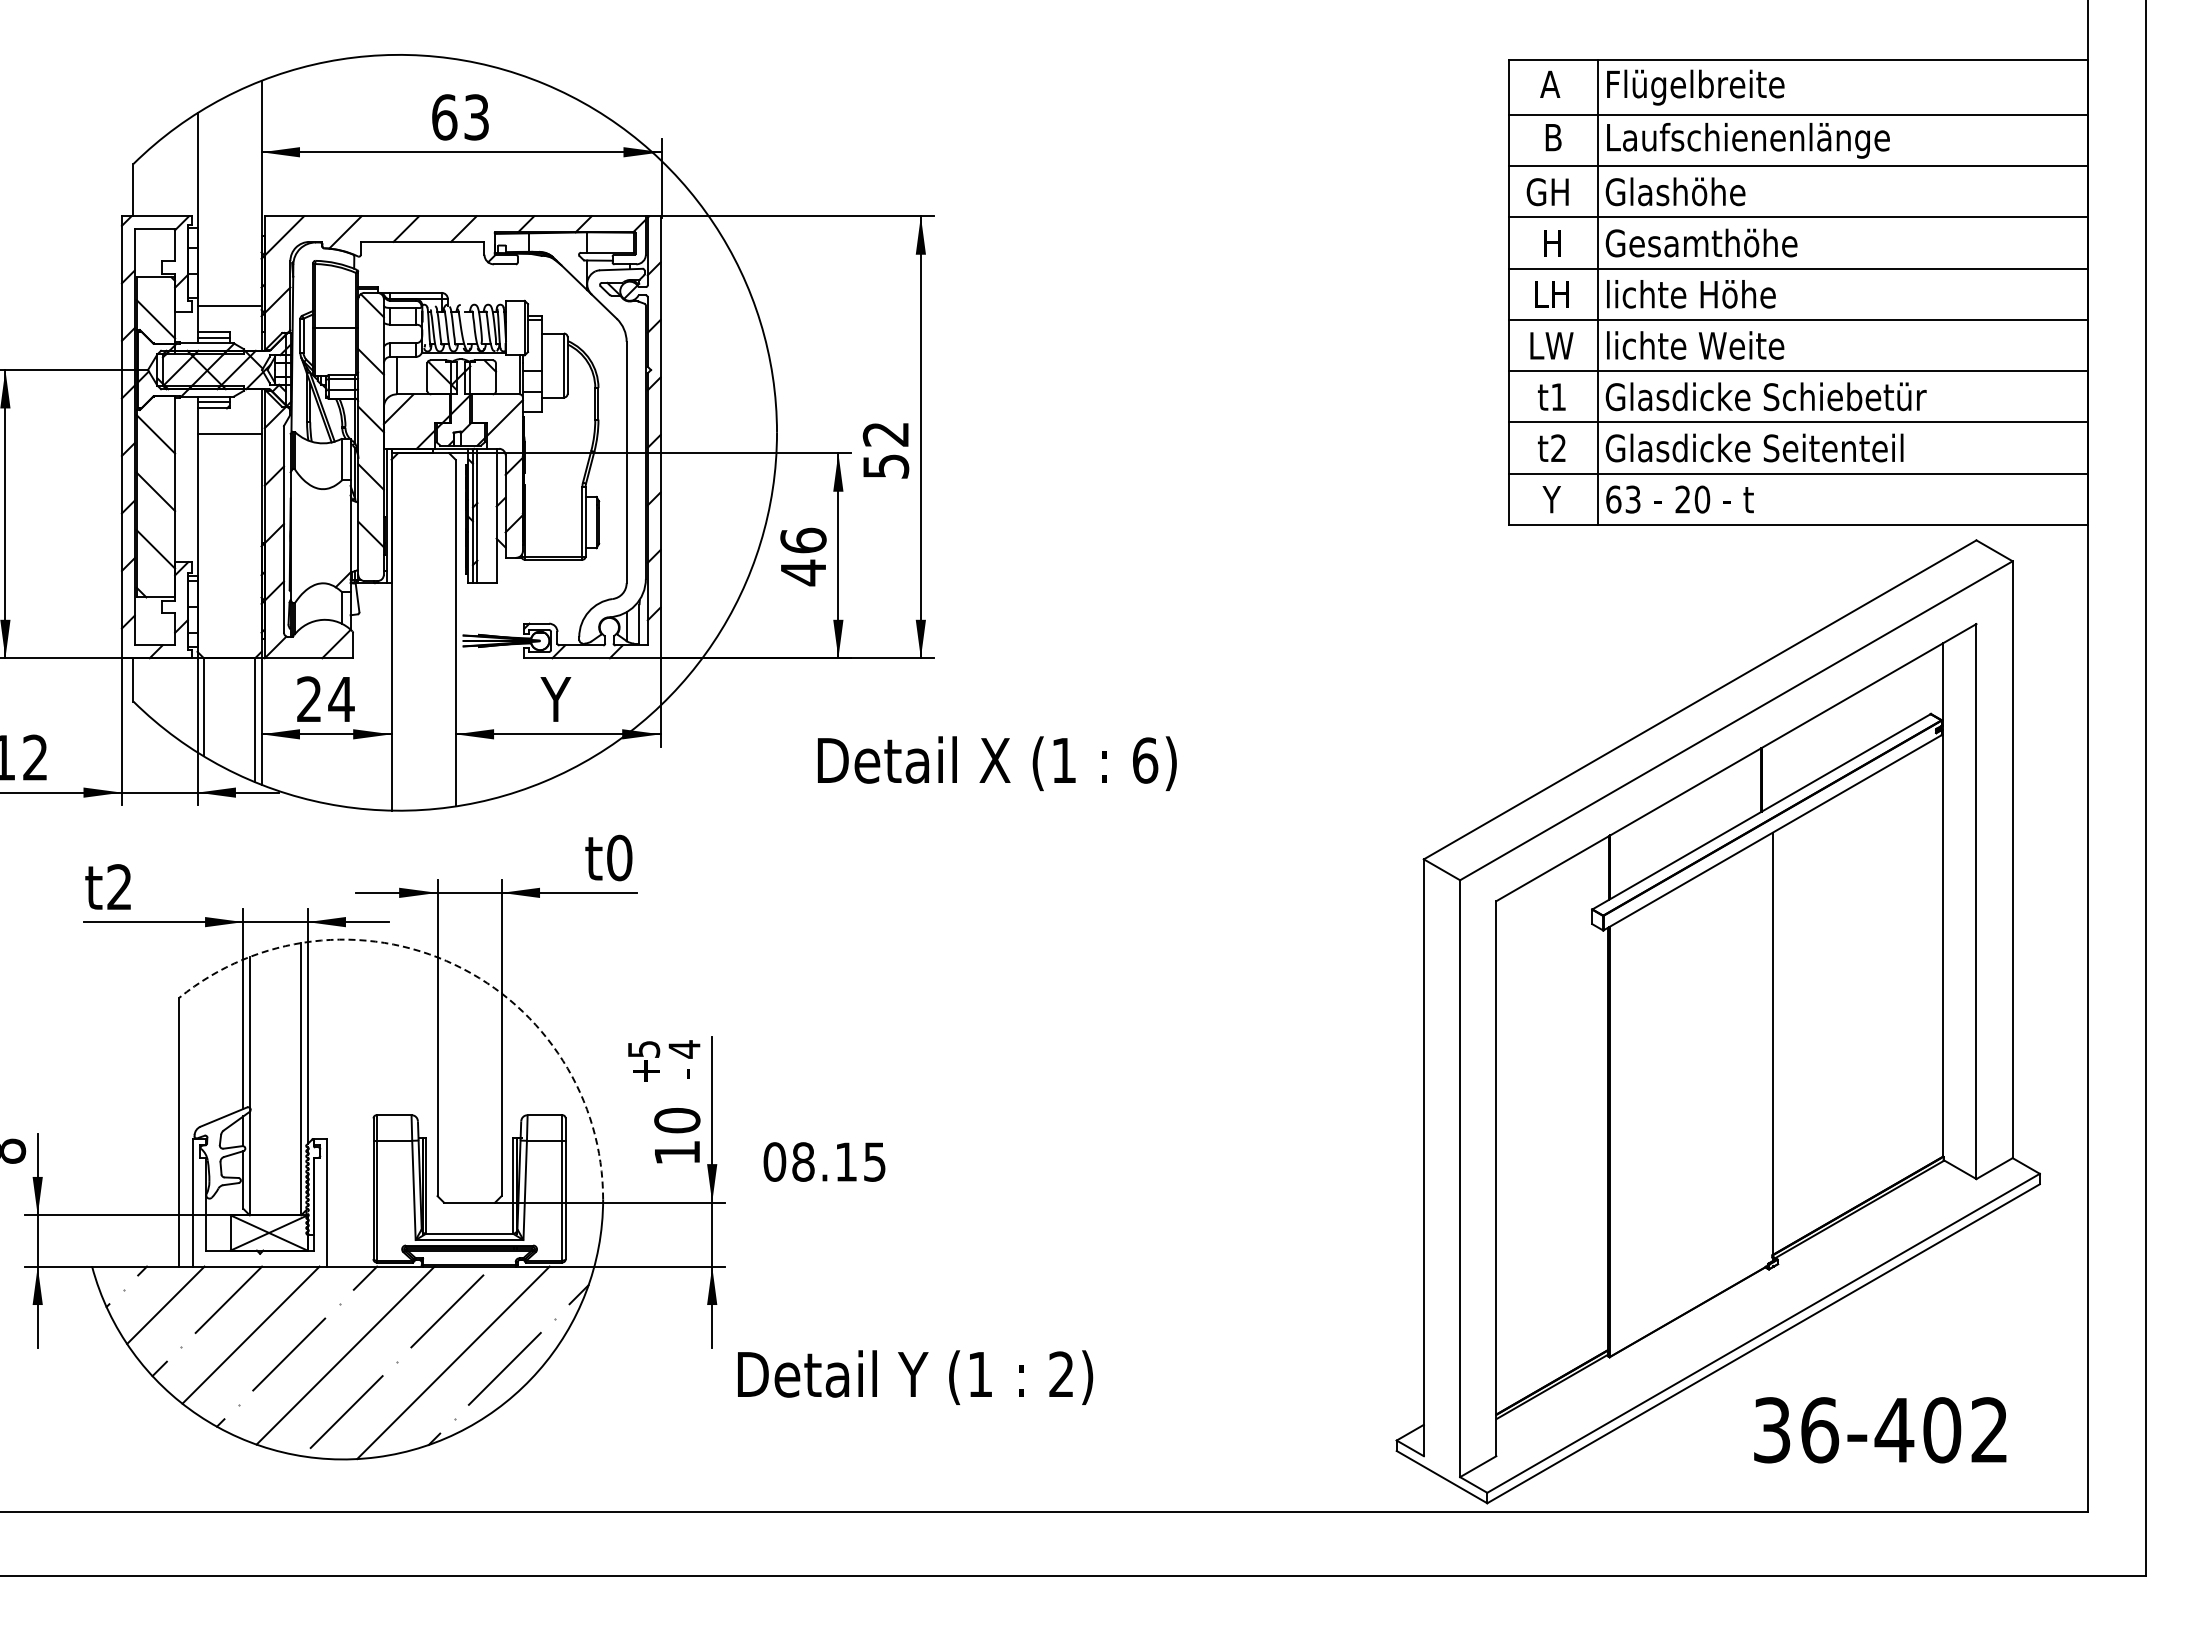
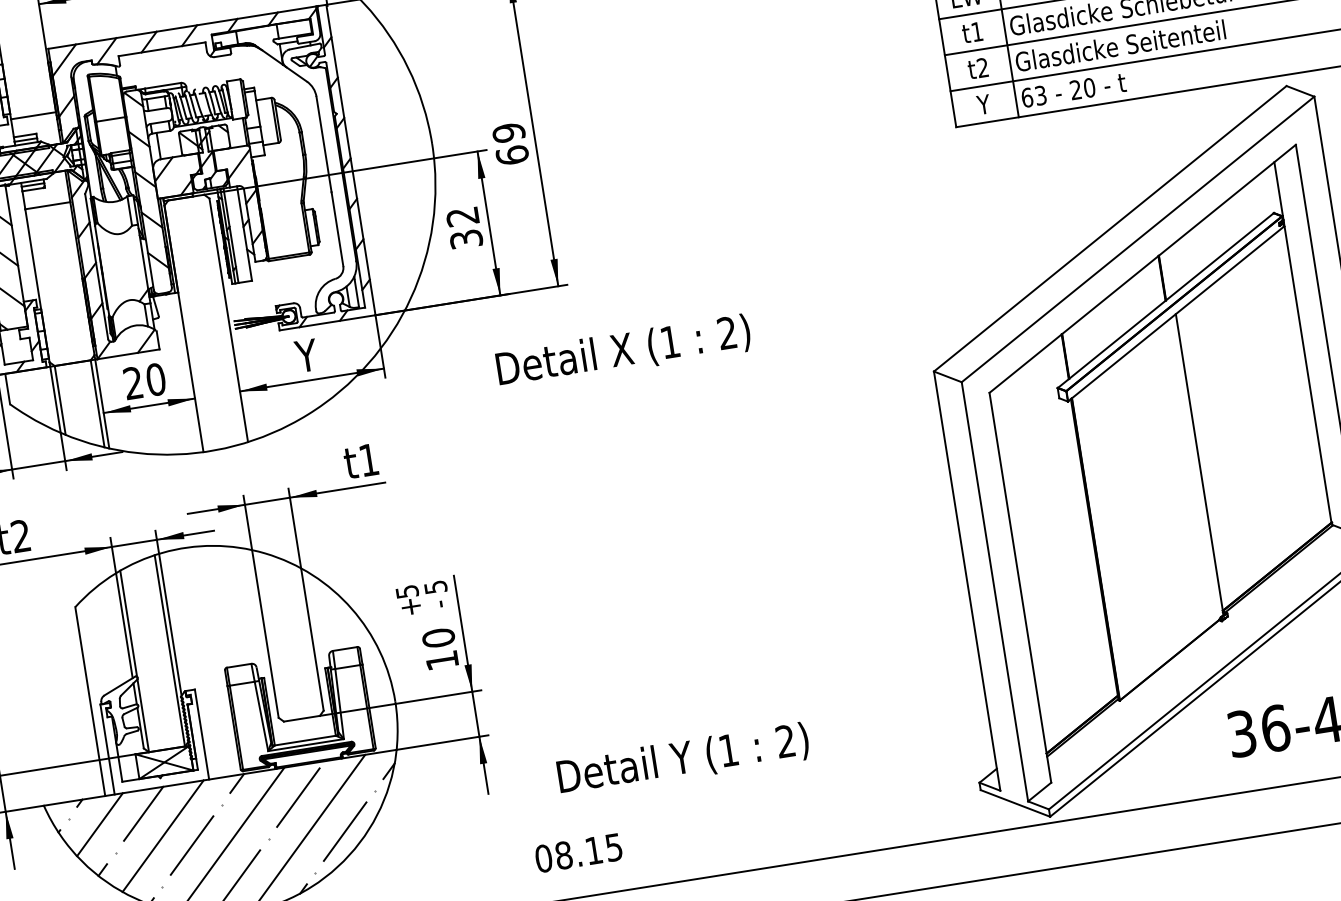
text: (885, 449) -> (510, 143), 52 -> 69
text: (803, 556) -> (464, 227), 46 -> 32
text: (341, 699) -> (155, 379), 24 -> 20
text: (1145, 760) -> (727, 333), 6) -> 2)
text: (619, 857) -> (368, 459), t0 -> t1
arc: (454, 964) -> (264, 553), dashed -> solid
text: (684, 1049) -> (435, 587), 4 -> 5
text: (824, 1161) -> (578, 852), moved
text: (915, 1377) -> (683, 759), moved

